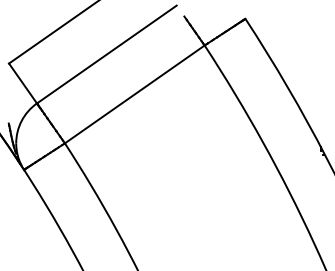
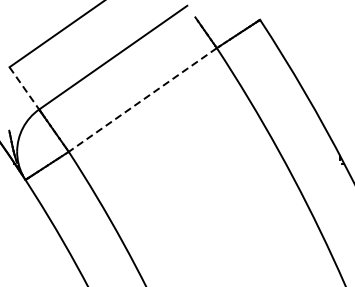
line: (23, 83) -> (24, 88), solid -> dashed
line: (134, 94) -> (142, 100), solid -> dashed

